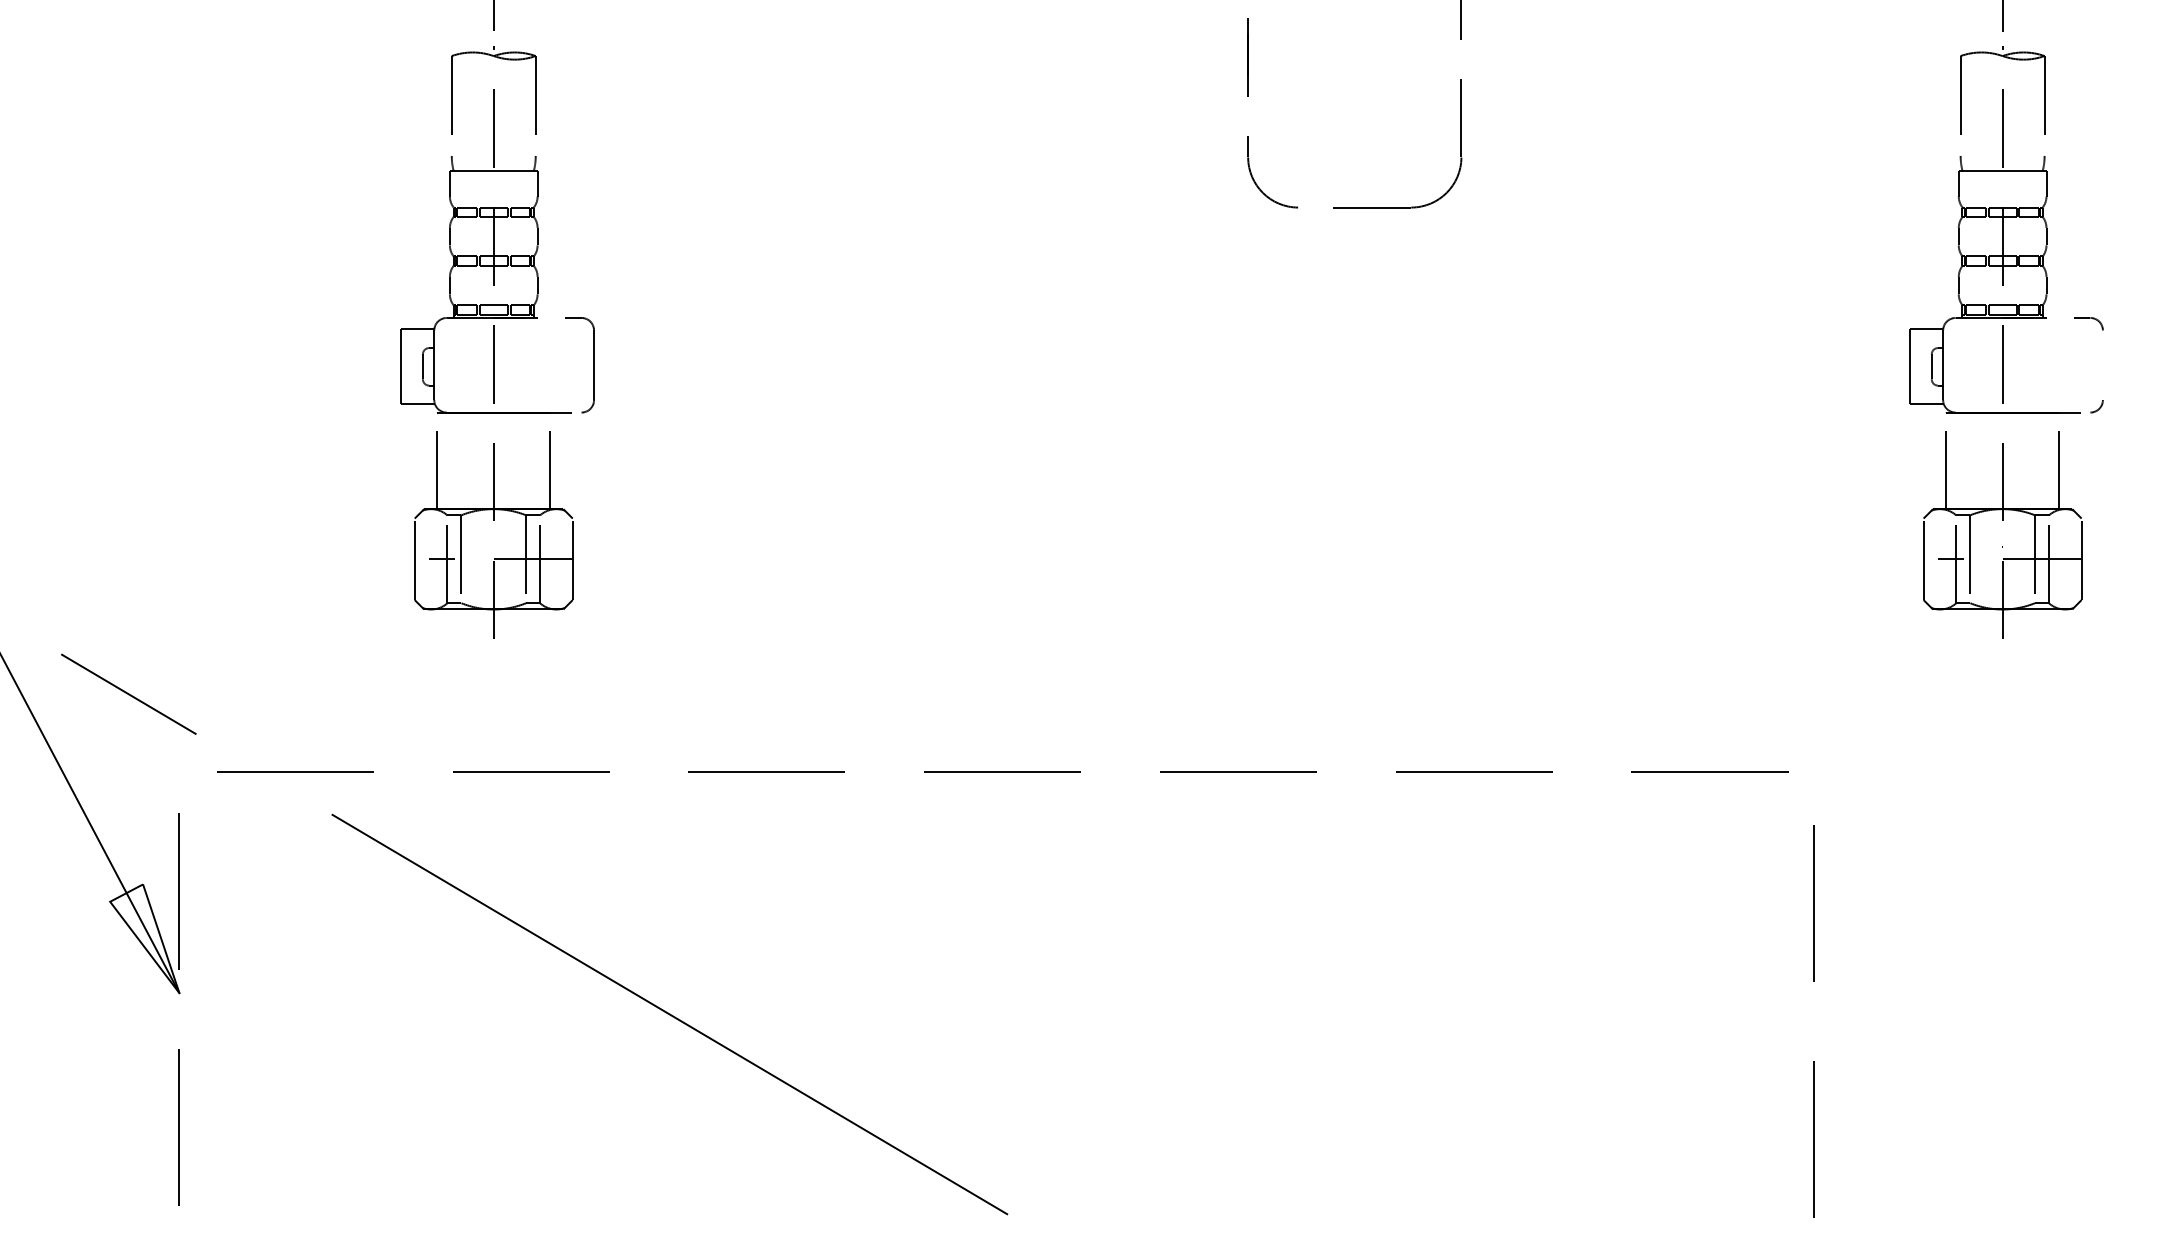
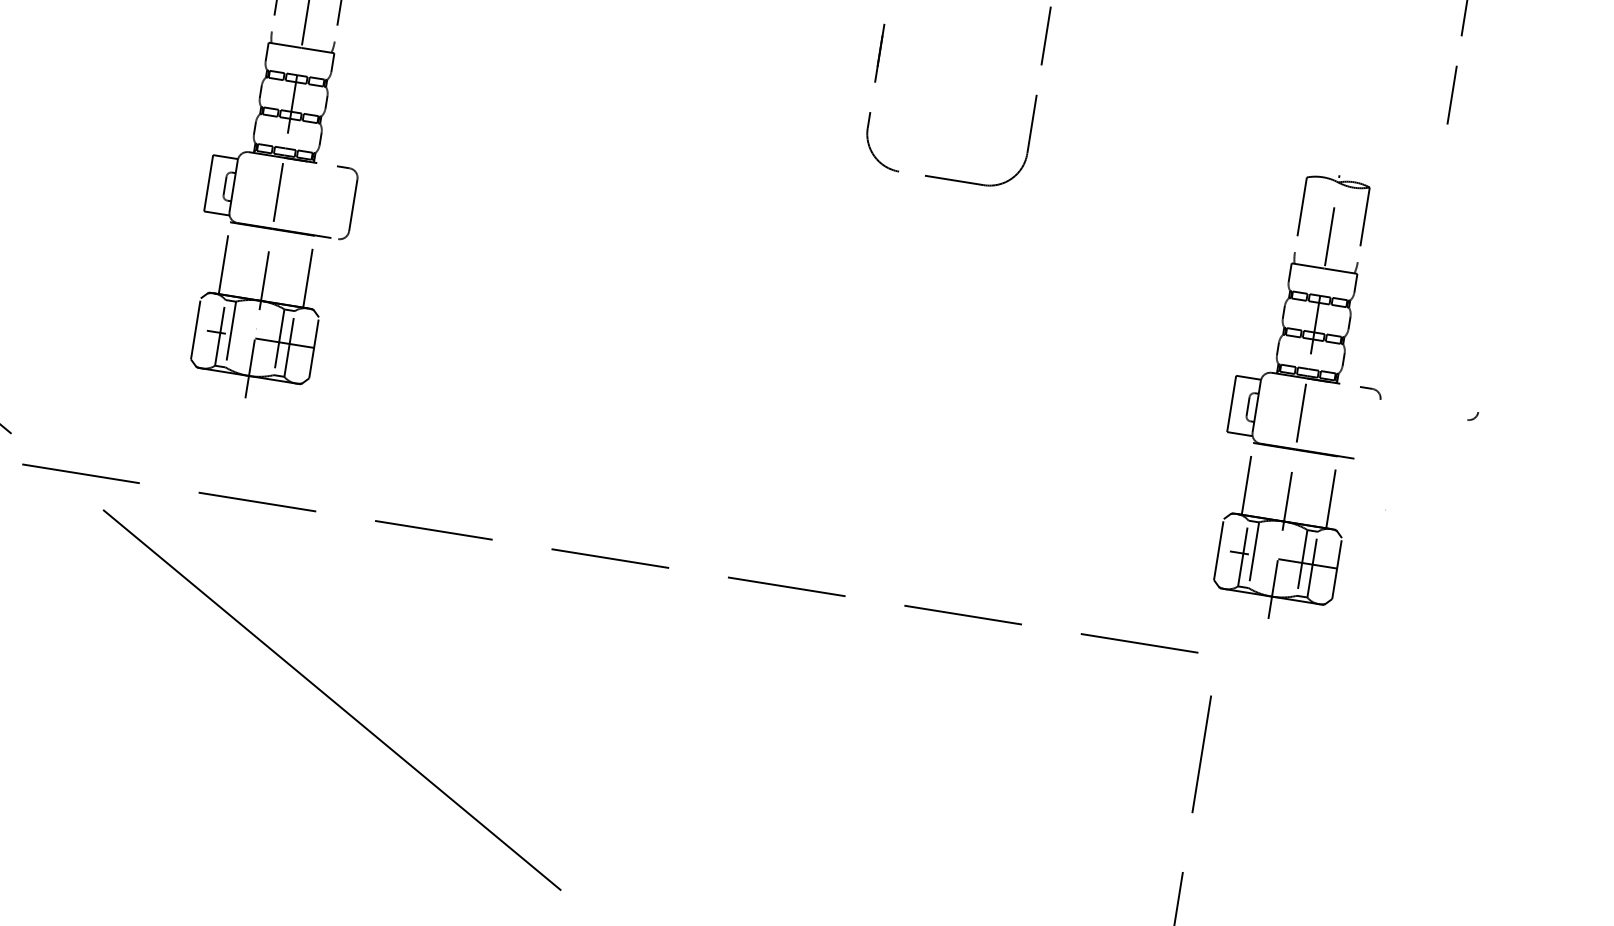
part: (2006, 342) -> (1306, 397), moved

